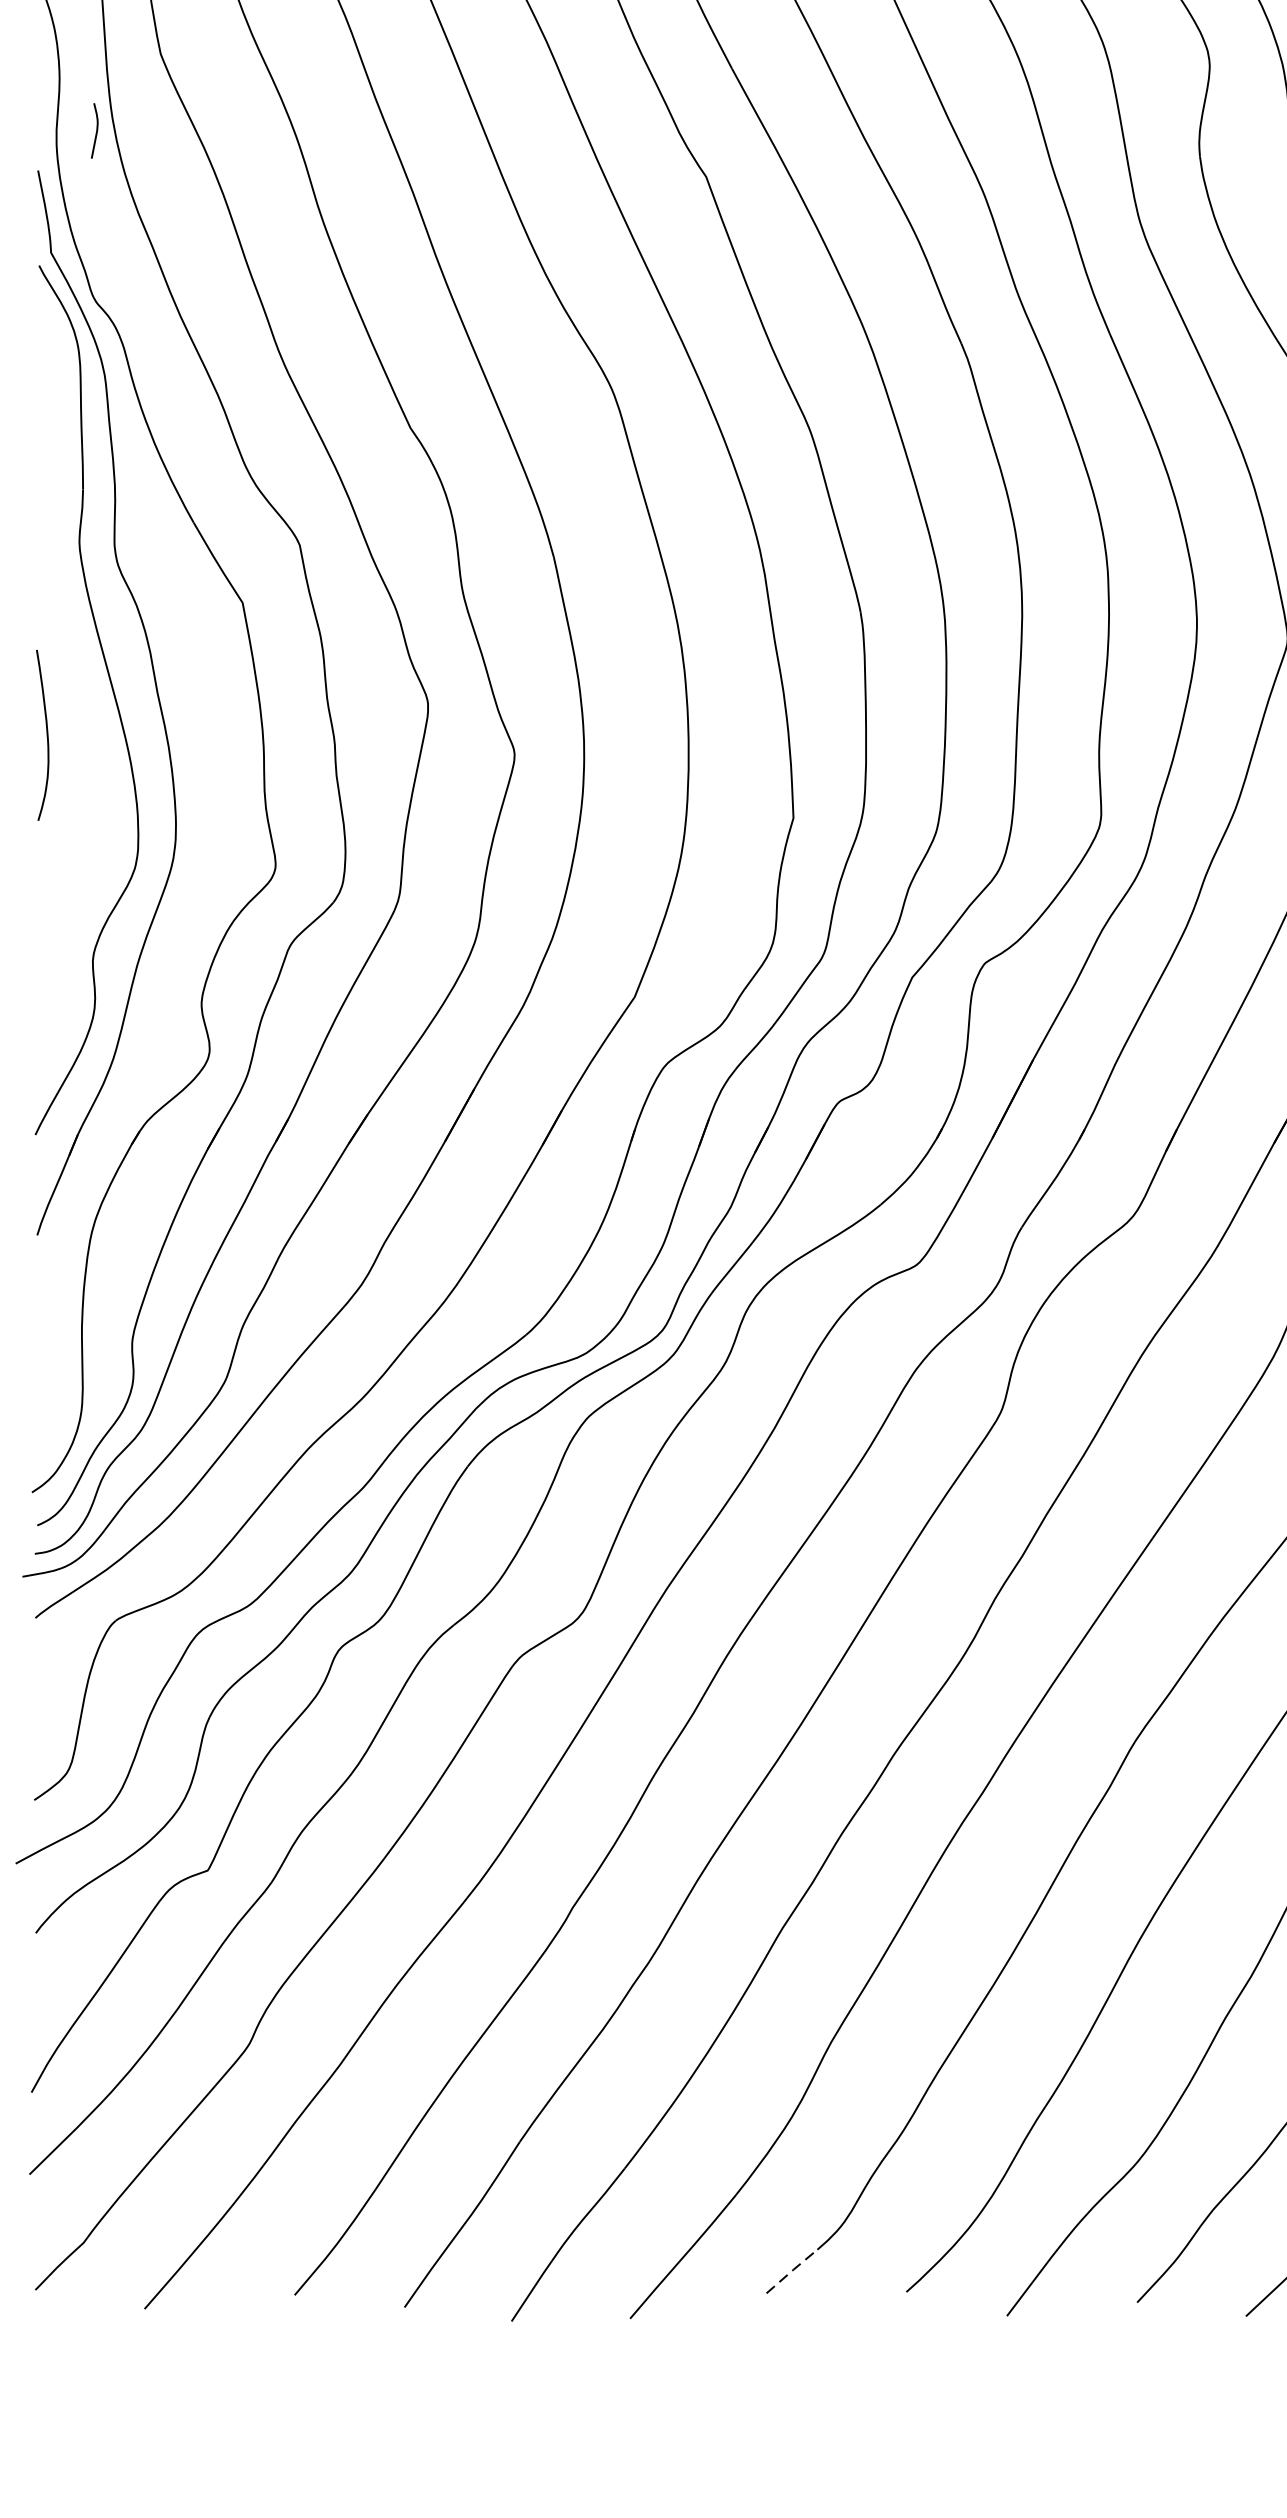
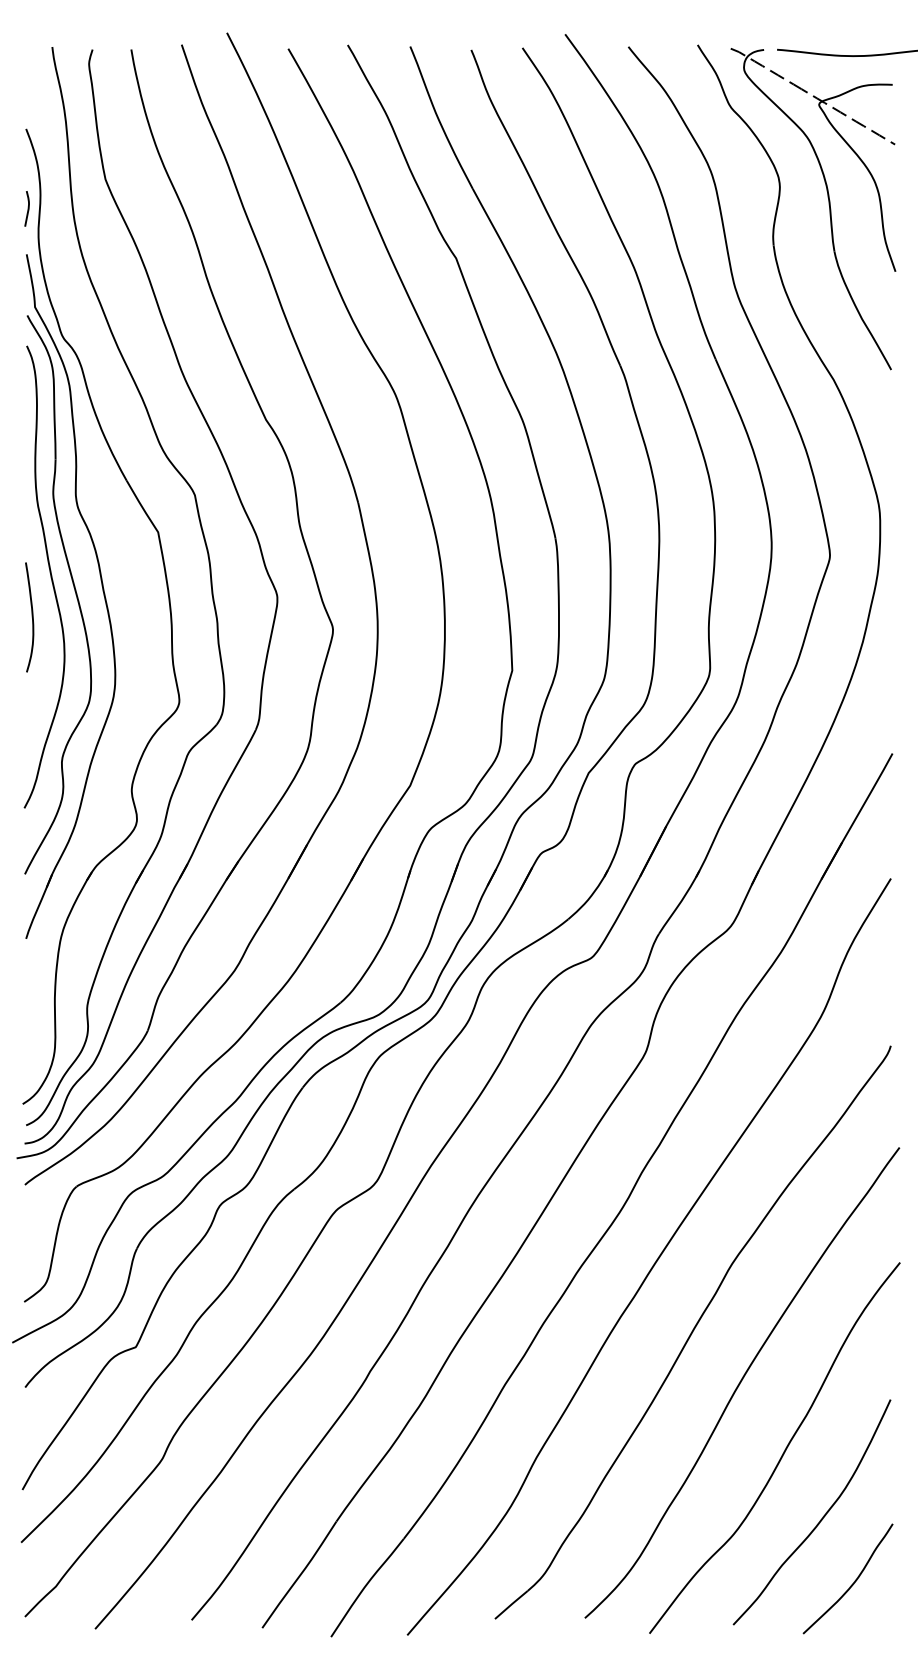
curve: (95, 130) -> (27, 208), moved
curve: (75, 671) -> (50, 576), added
line: (792, 2270) -> (511, 1604), dashed -> solid

